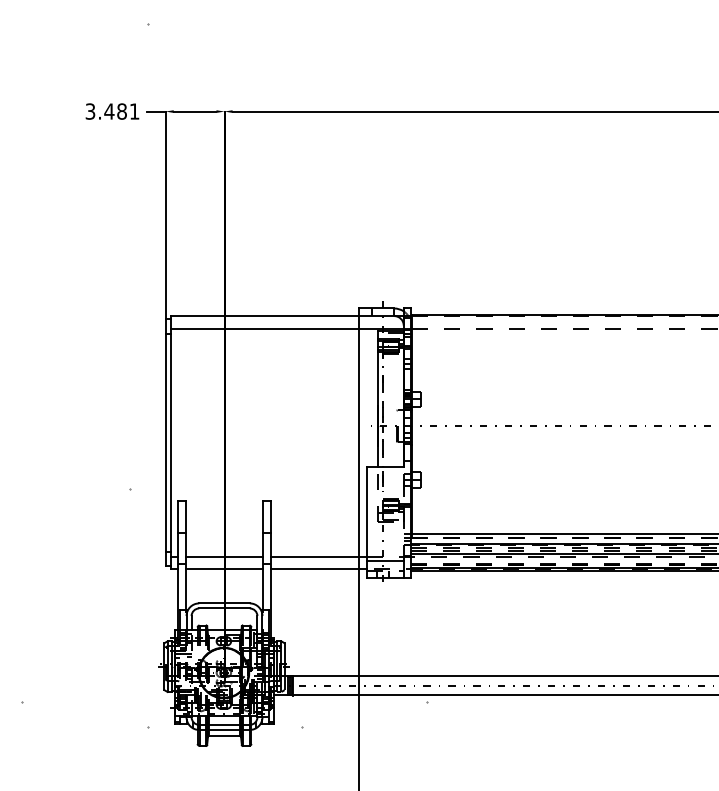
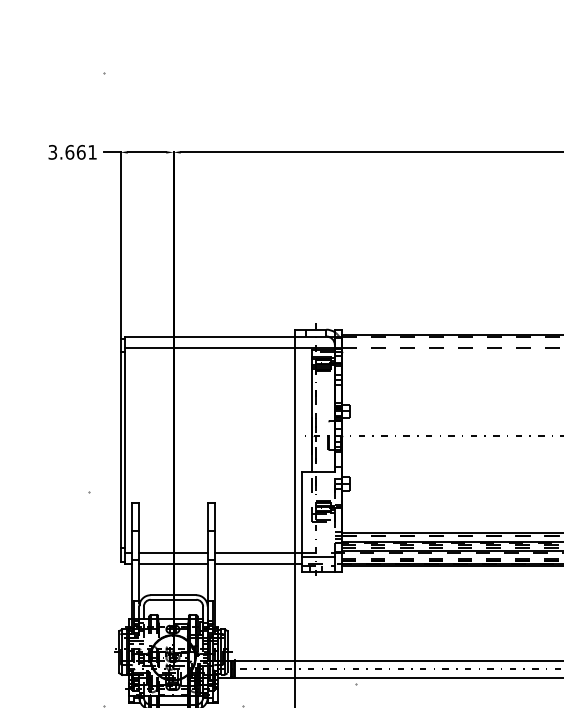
text: (115, 111) -> (75, 152), 3.481 -> 3.661

